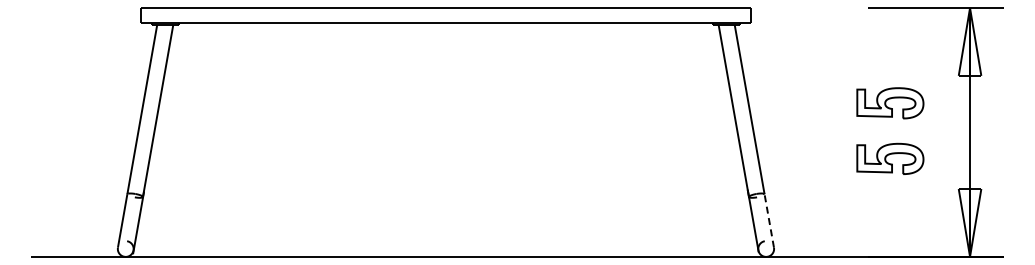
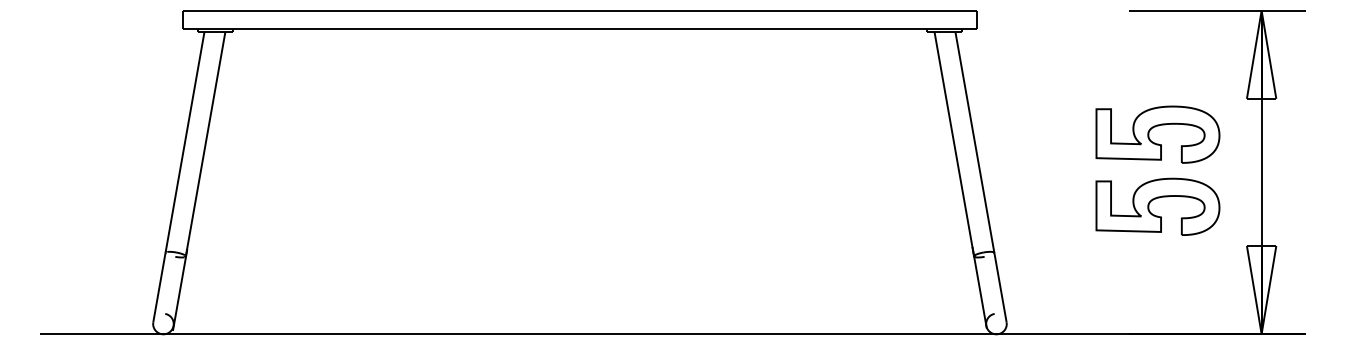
part: (890, 102) -> (1158, 133), size x1.43
part: (890, 158) -> (1158, 206), size x1.43
line: (769, 220) -> (1000, 286), dashed -> solid

